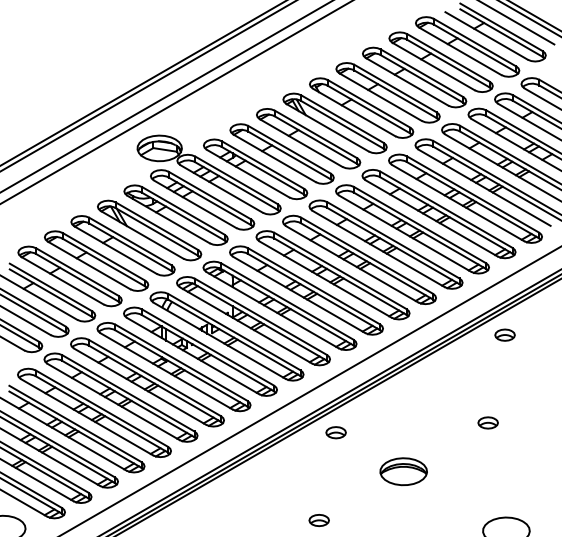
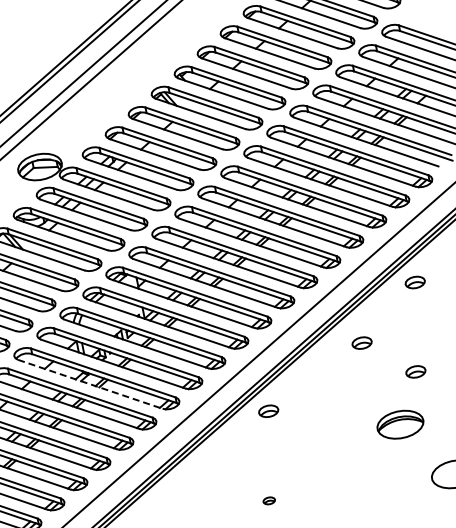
line: (166, 371) -> (90, 384), solid -> dashed
part: (440, 383) -> (361, 342), added
part: (403, 471) -> (400, 424), moved
part: (318, 520) -> (268, 500), size x0.6

